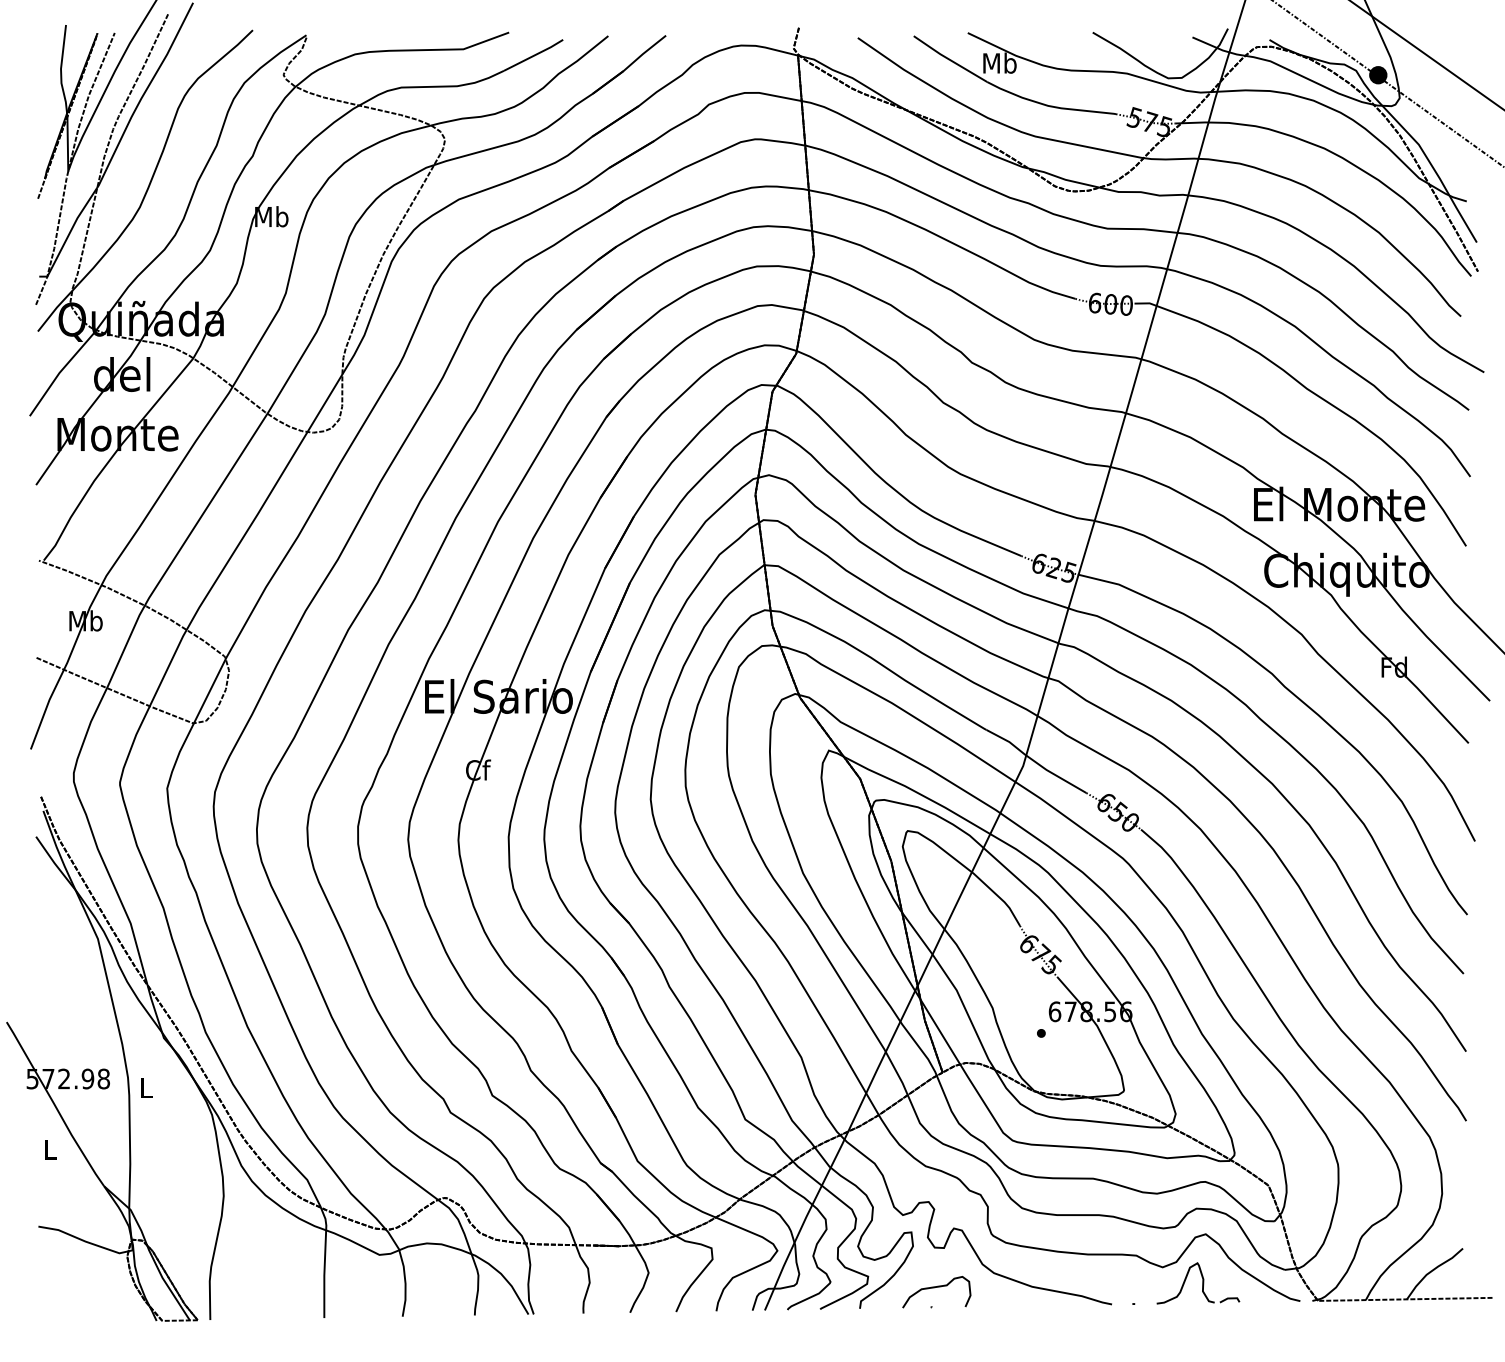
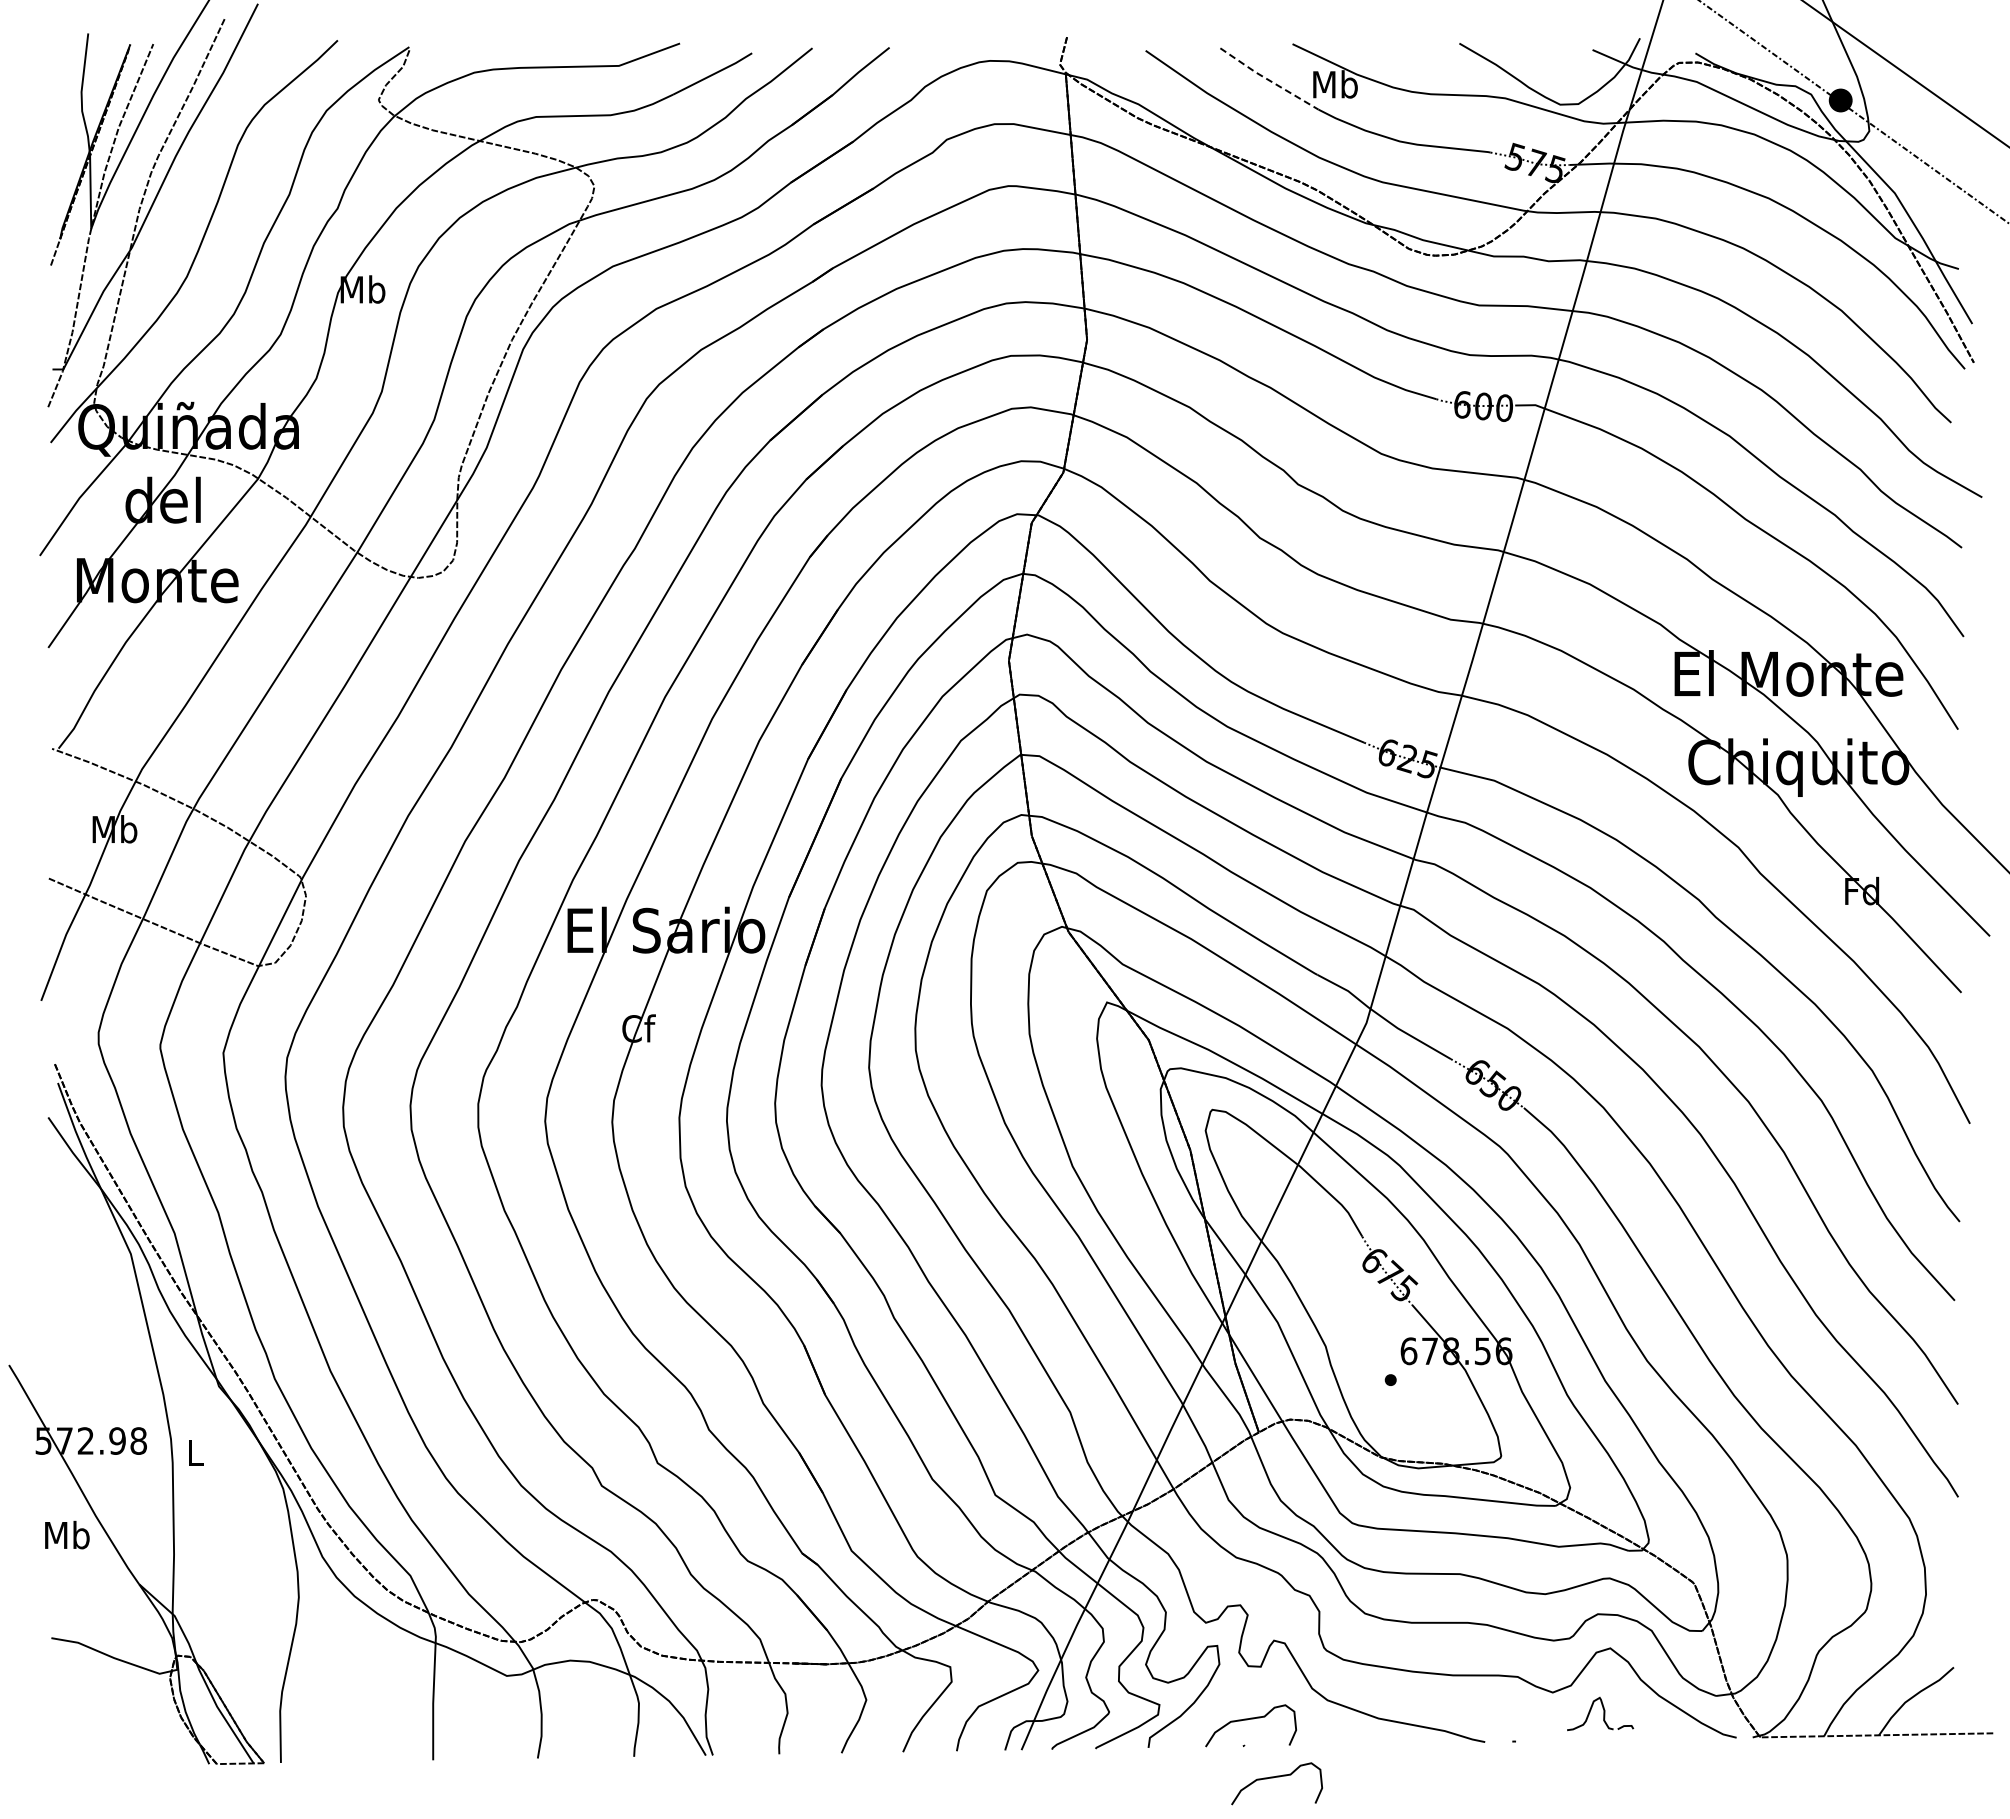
line: (949, 60) -> (1268, 80), solid -> dashed
text: (50, 1149) -> (67, 1534), L -> Mb
part: (1198, 1283) -> (1600, 1713), size x0.6
curve: (953, 1331) -> (1273, 1778), added

